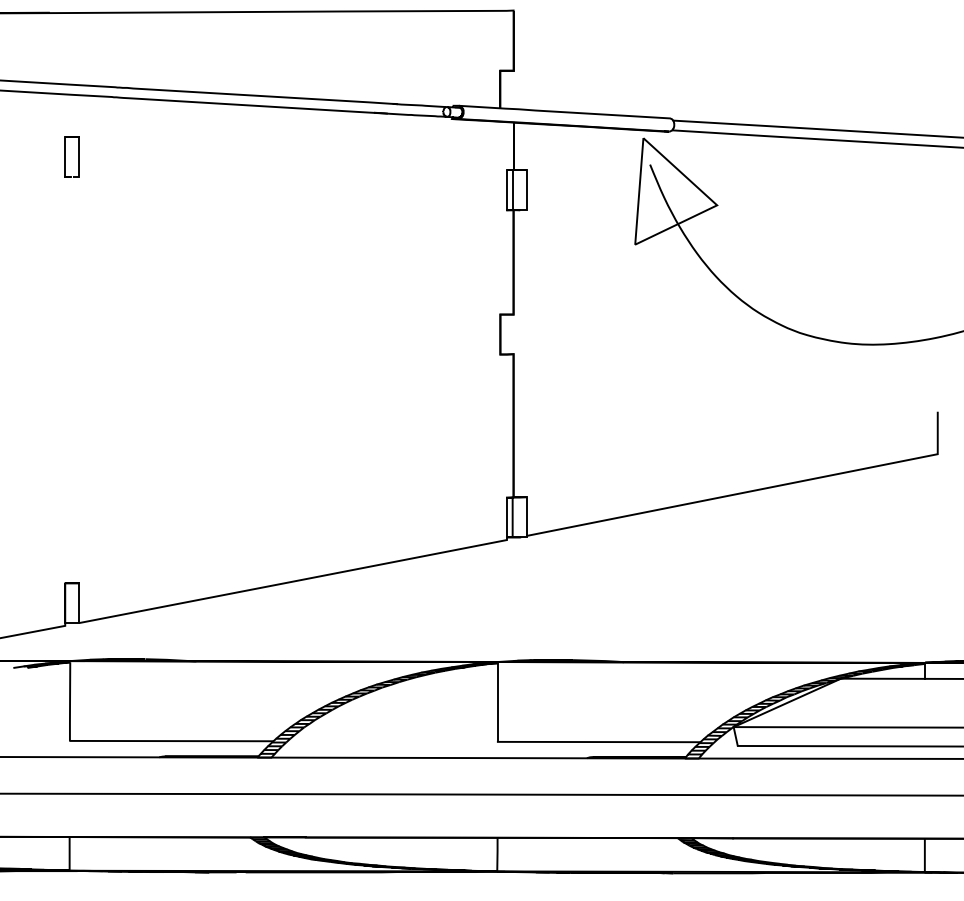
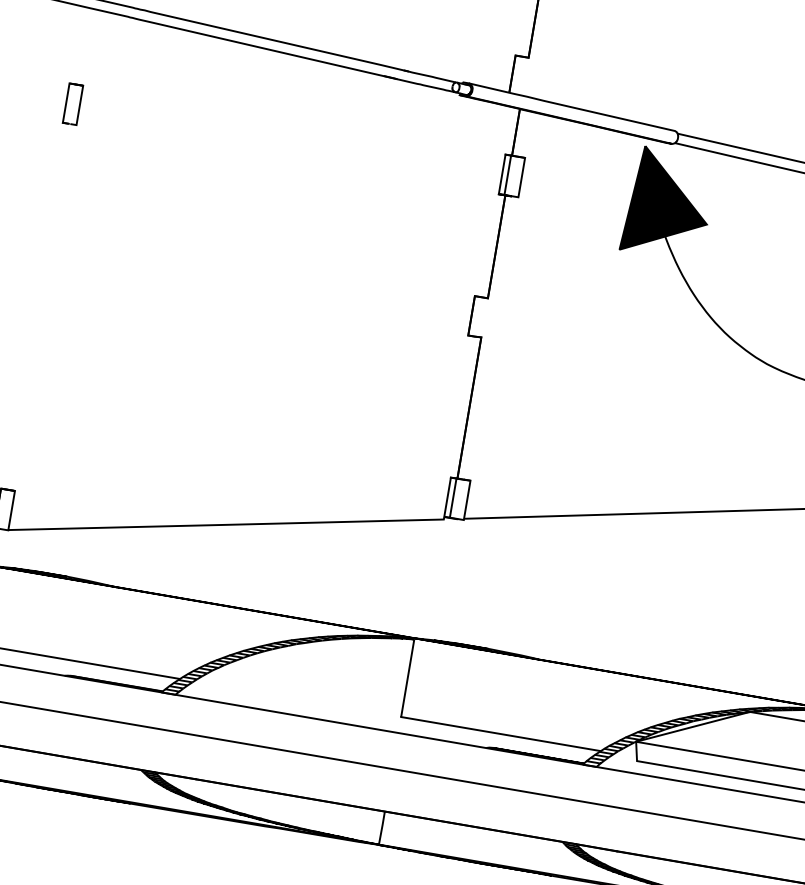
part: (71, 156) -> (72, 103), moved
fill: (676, 191) -> (669, 204), added

